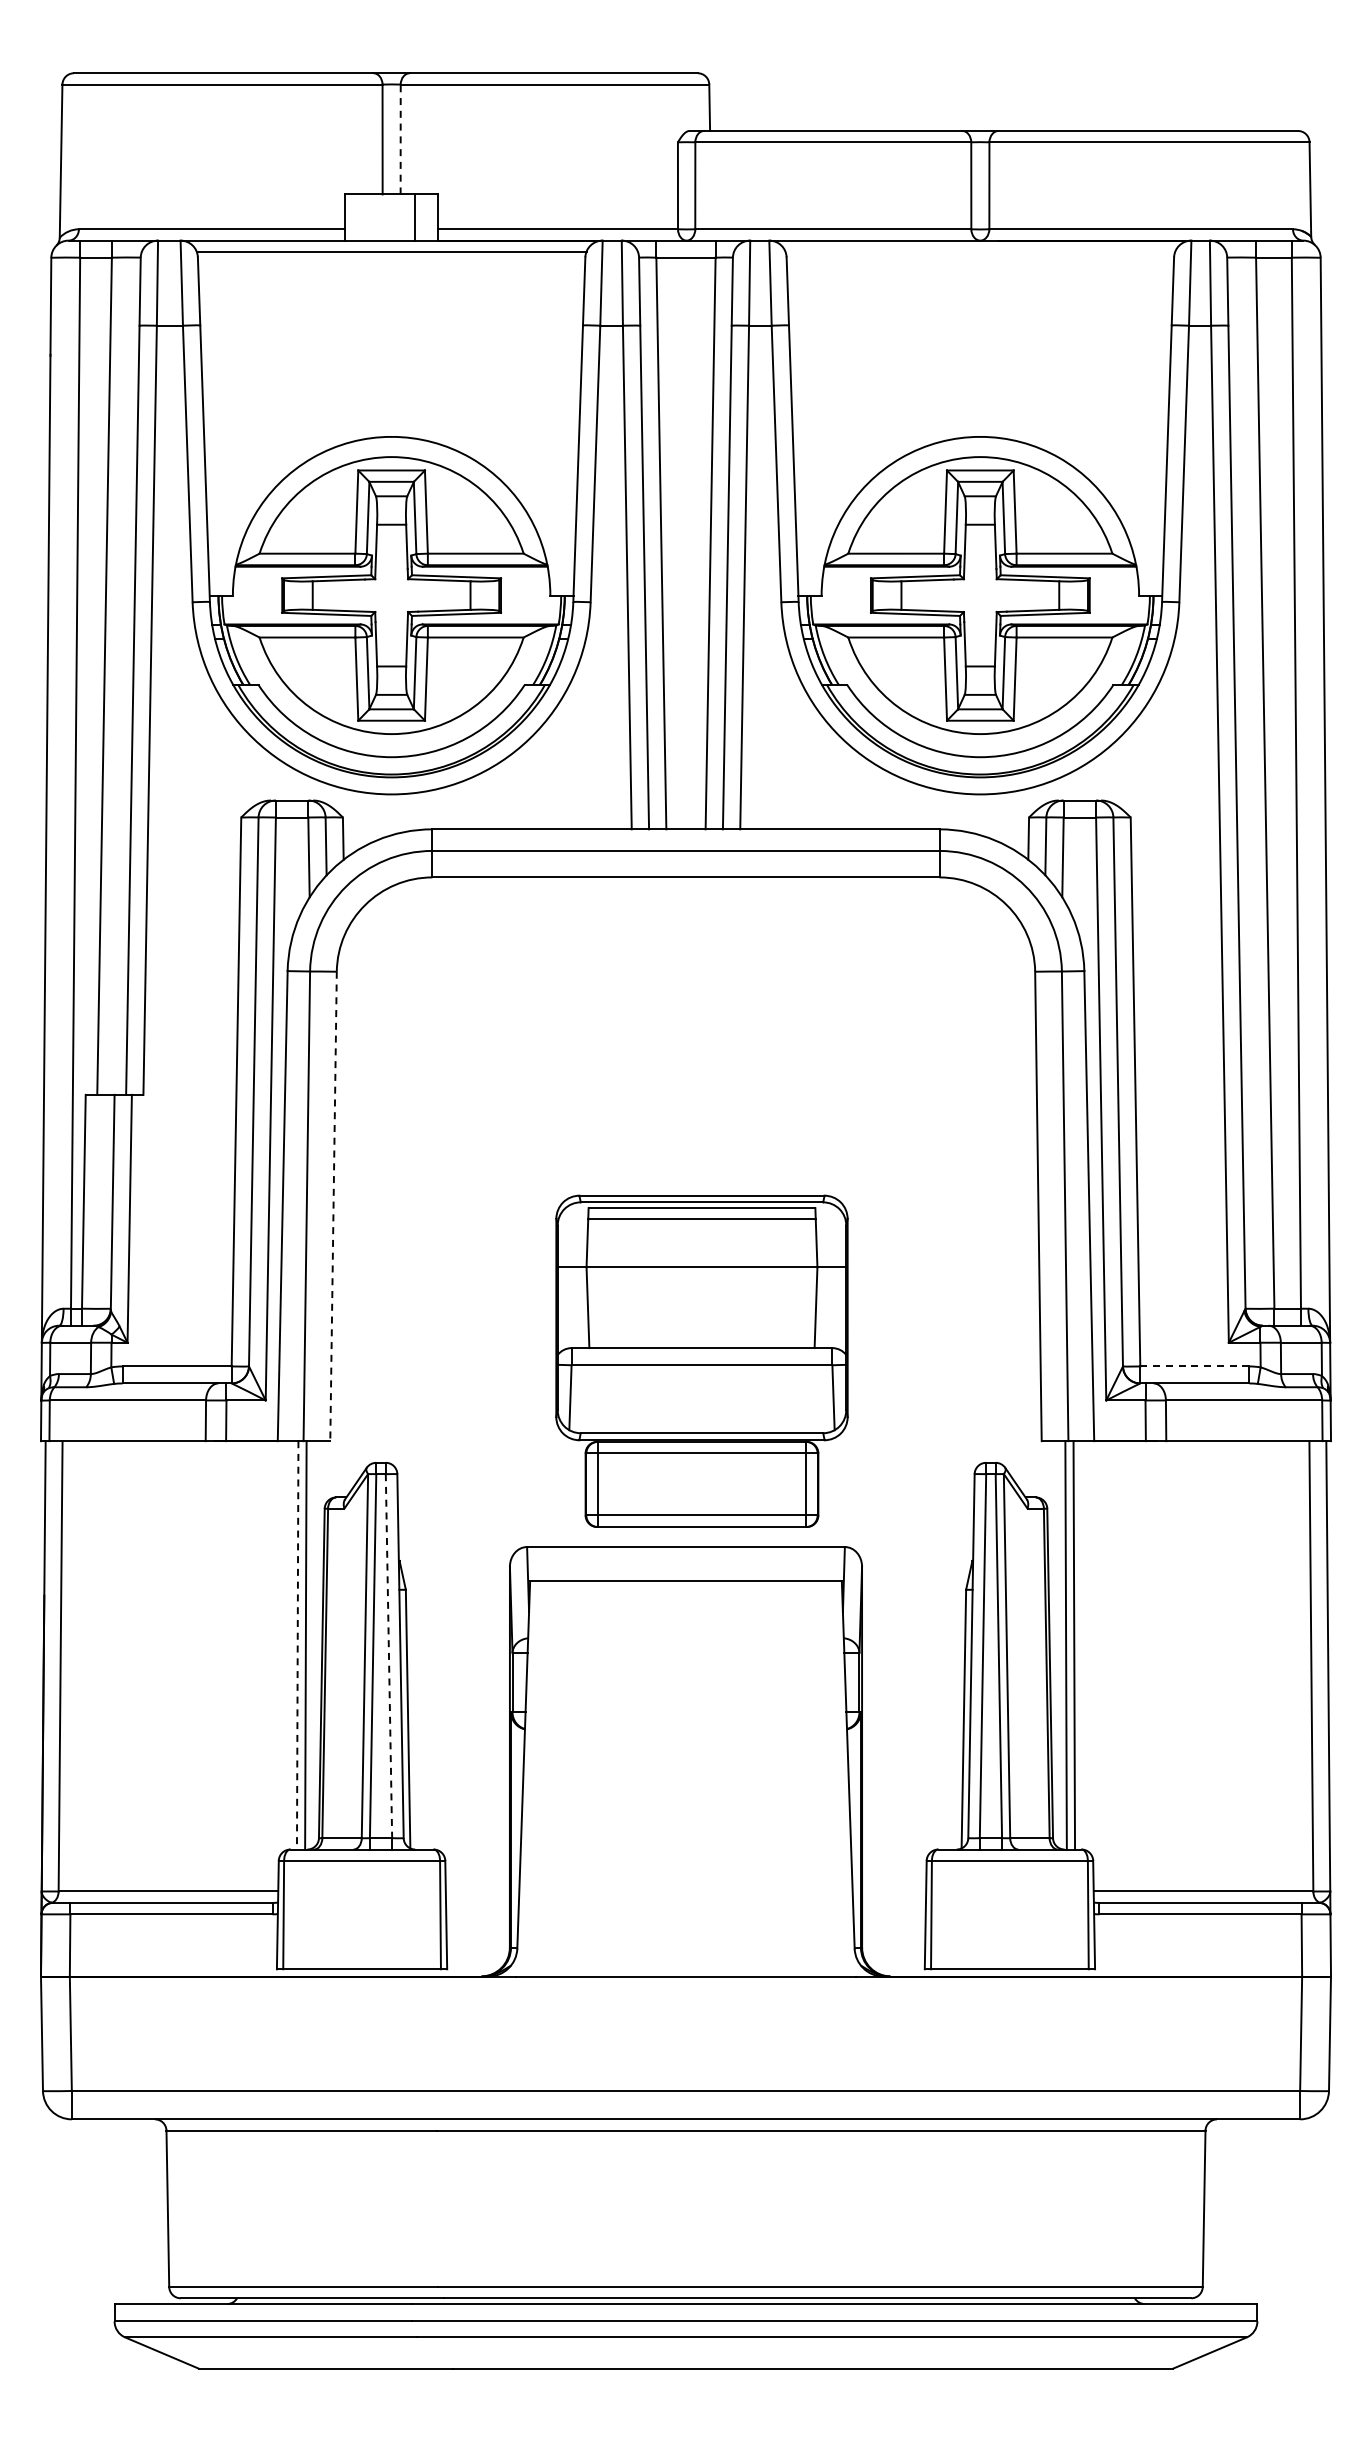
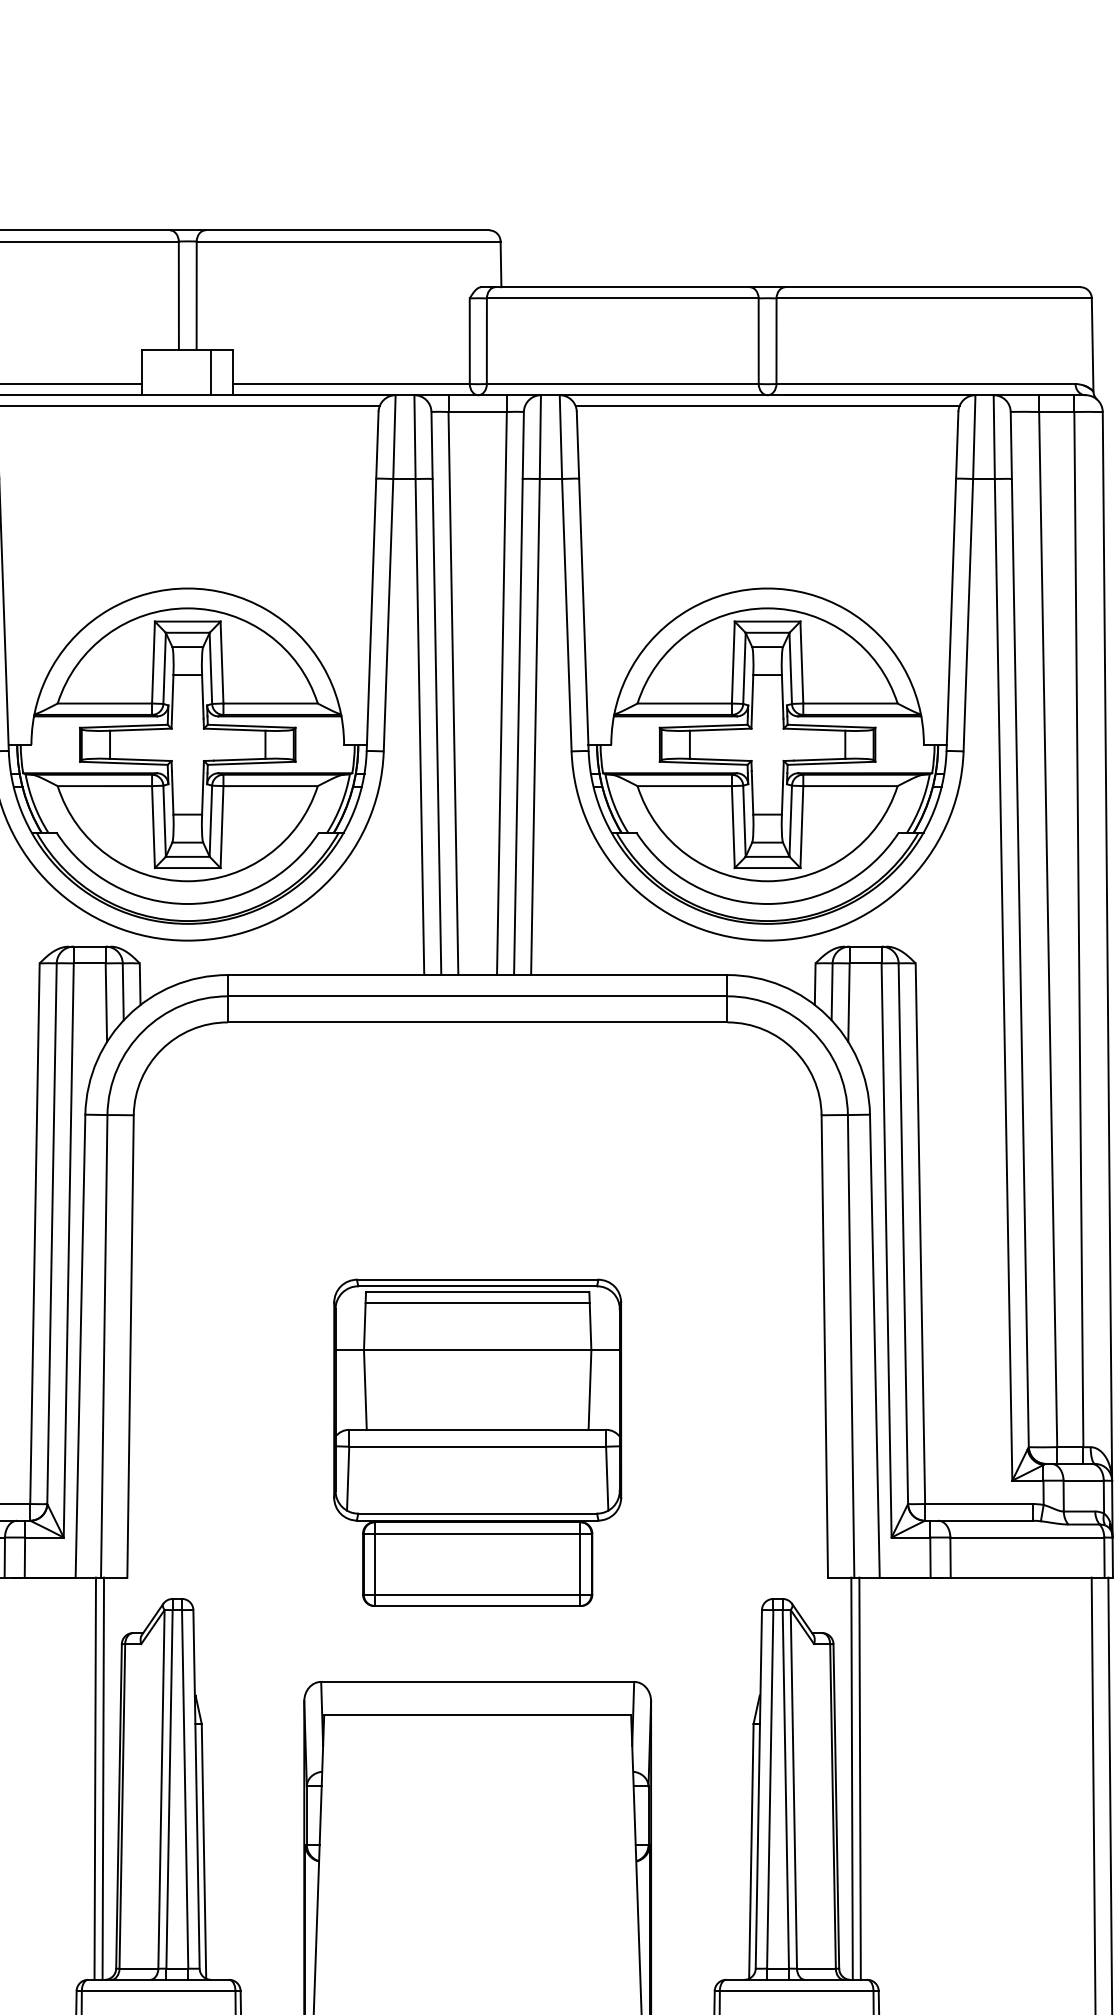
line: (400, 139) -> (196, 295), dashed -> solid
line: (980, 251) -> (767, 405), added
line: (333, 1206) -> (130, 1346), dashed -> solid
part: (701, 1360) -> (477, 1442), moved
line: (1194, 1366) -> (978, 1504), dashed -> solid
line: (297, 1645) -> (95, 1778), dashed -> solid
line: (388, 1656) -> (184, 1789), dashed -> solid

